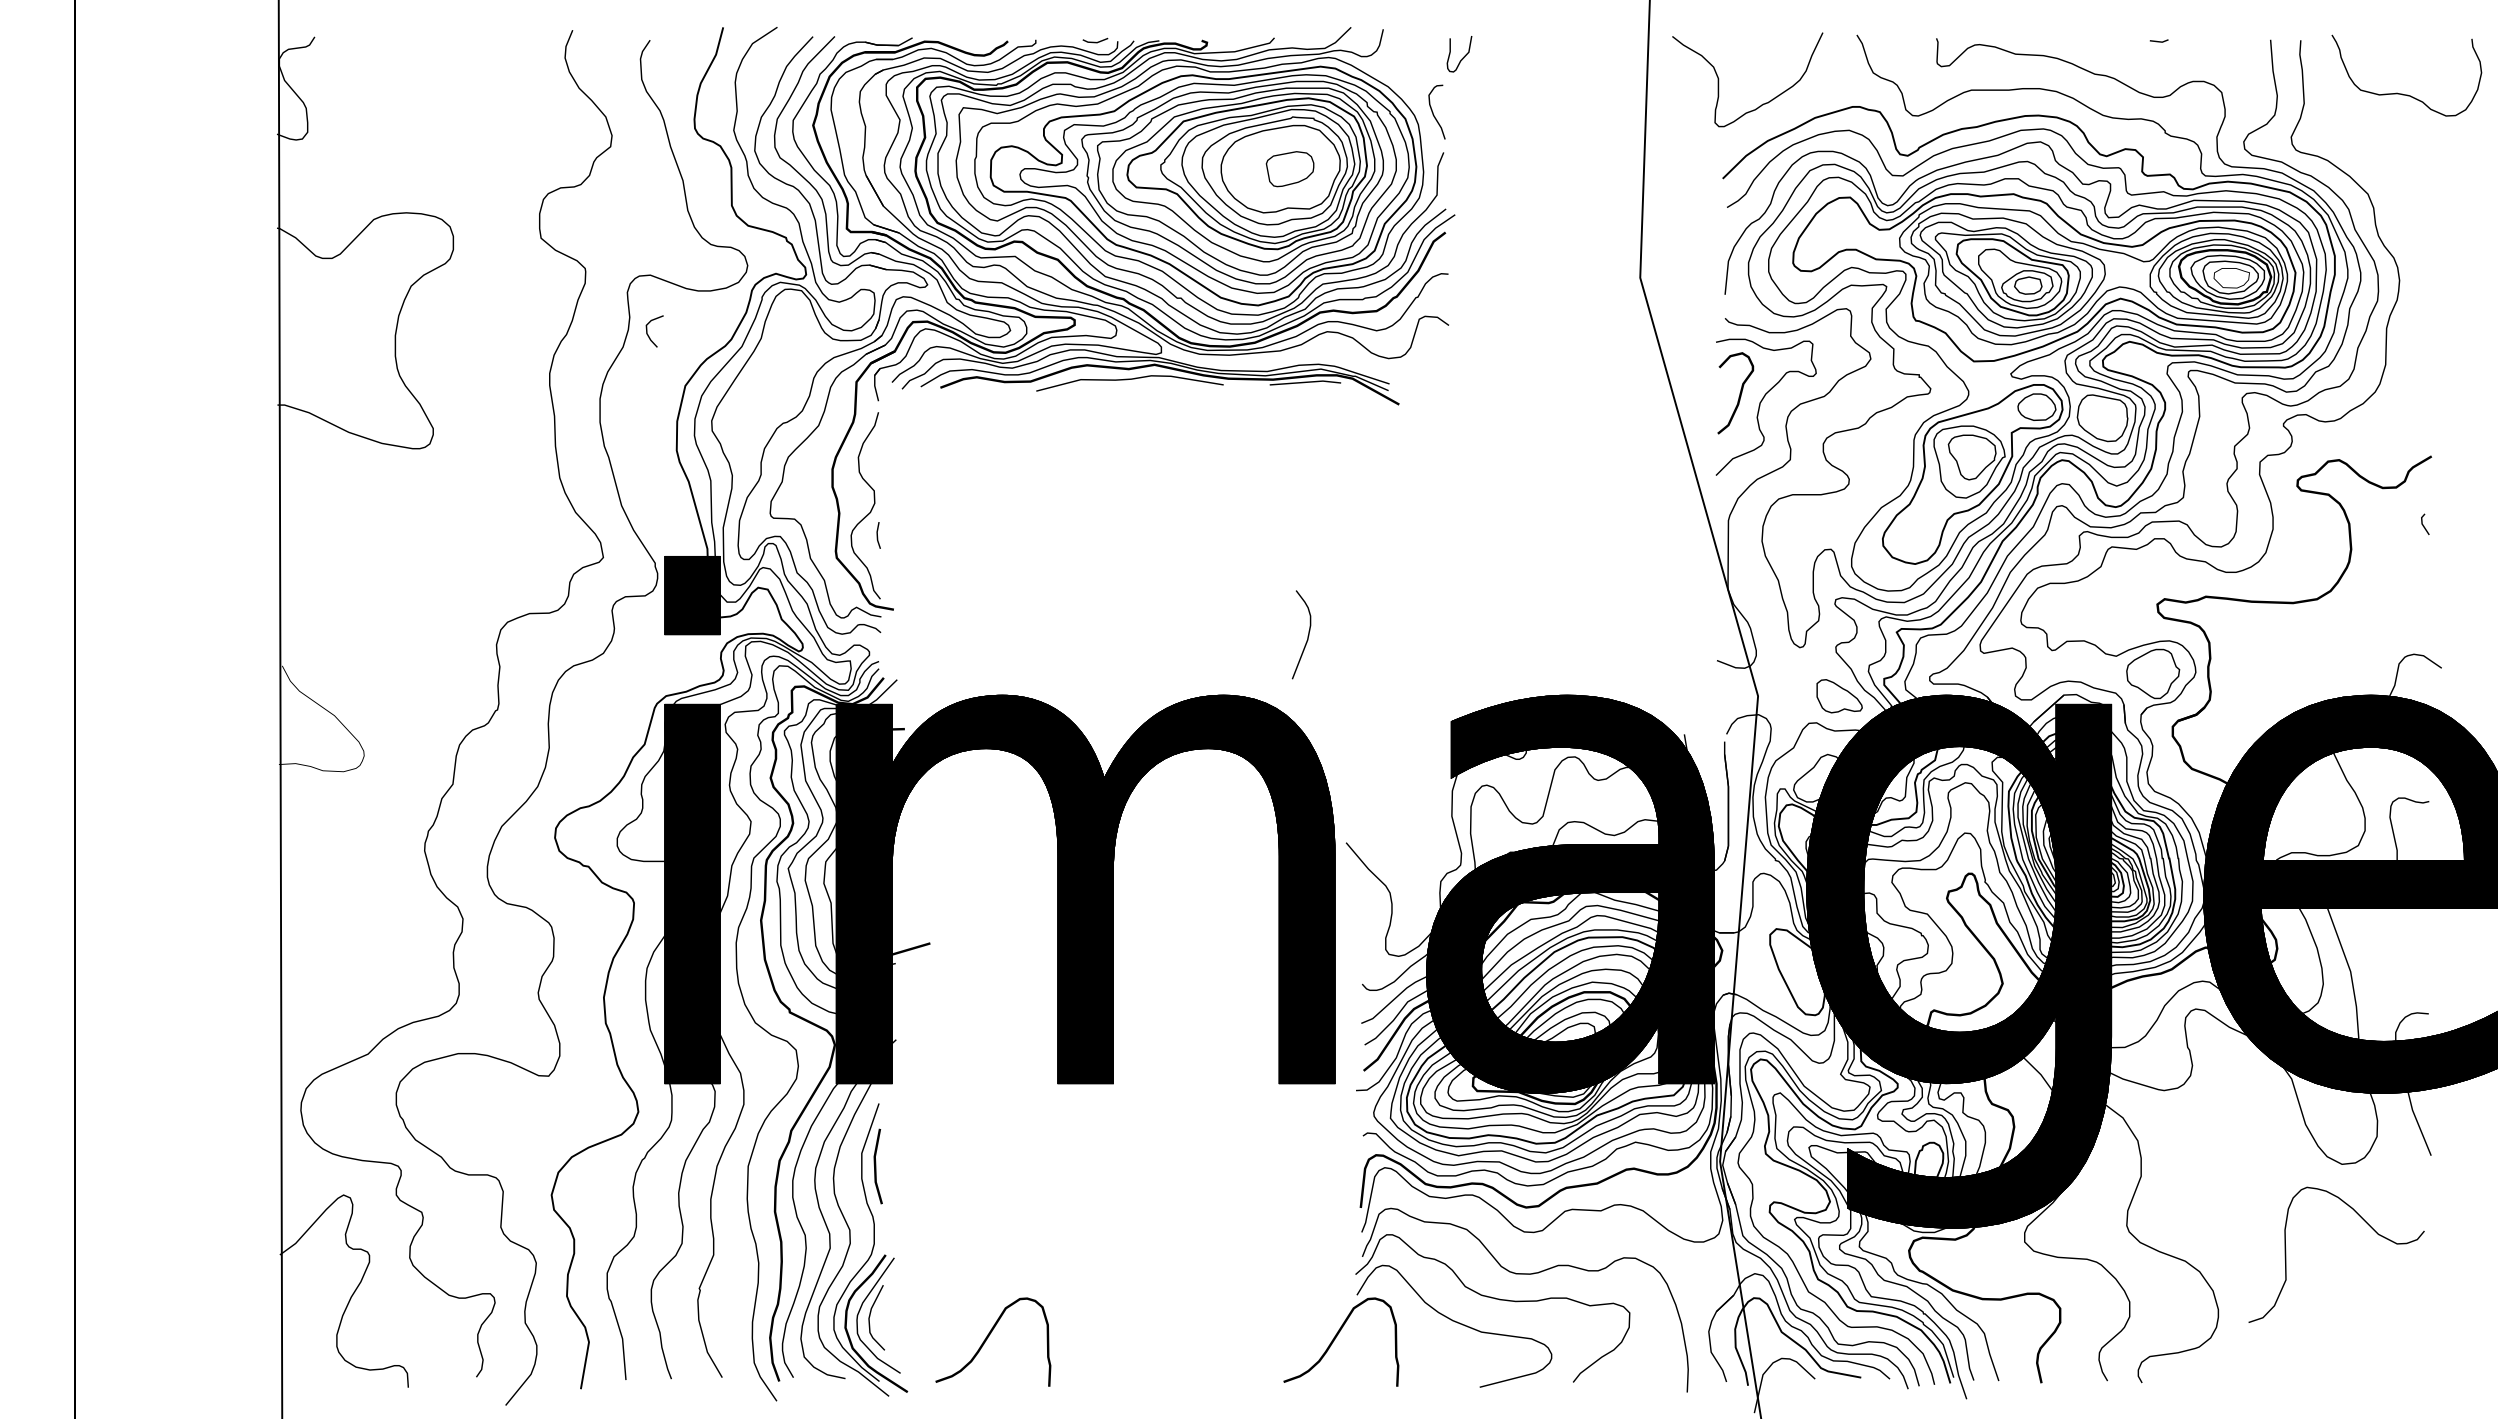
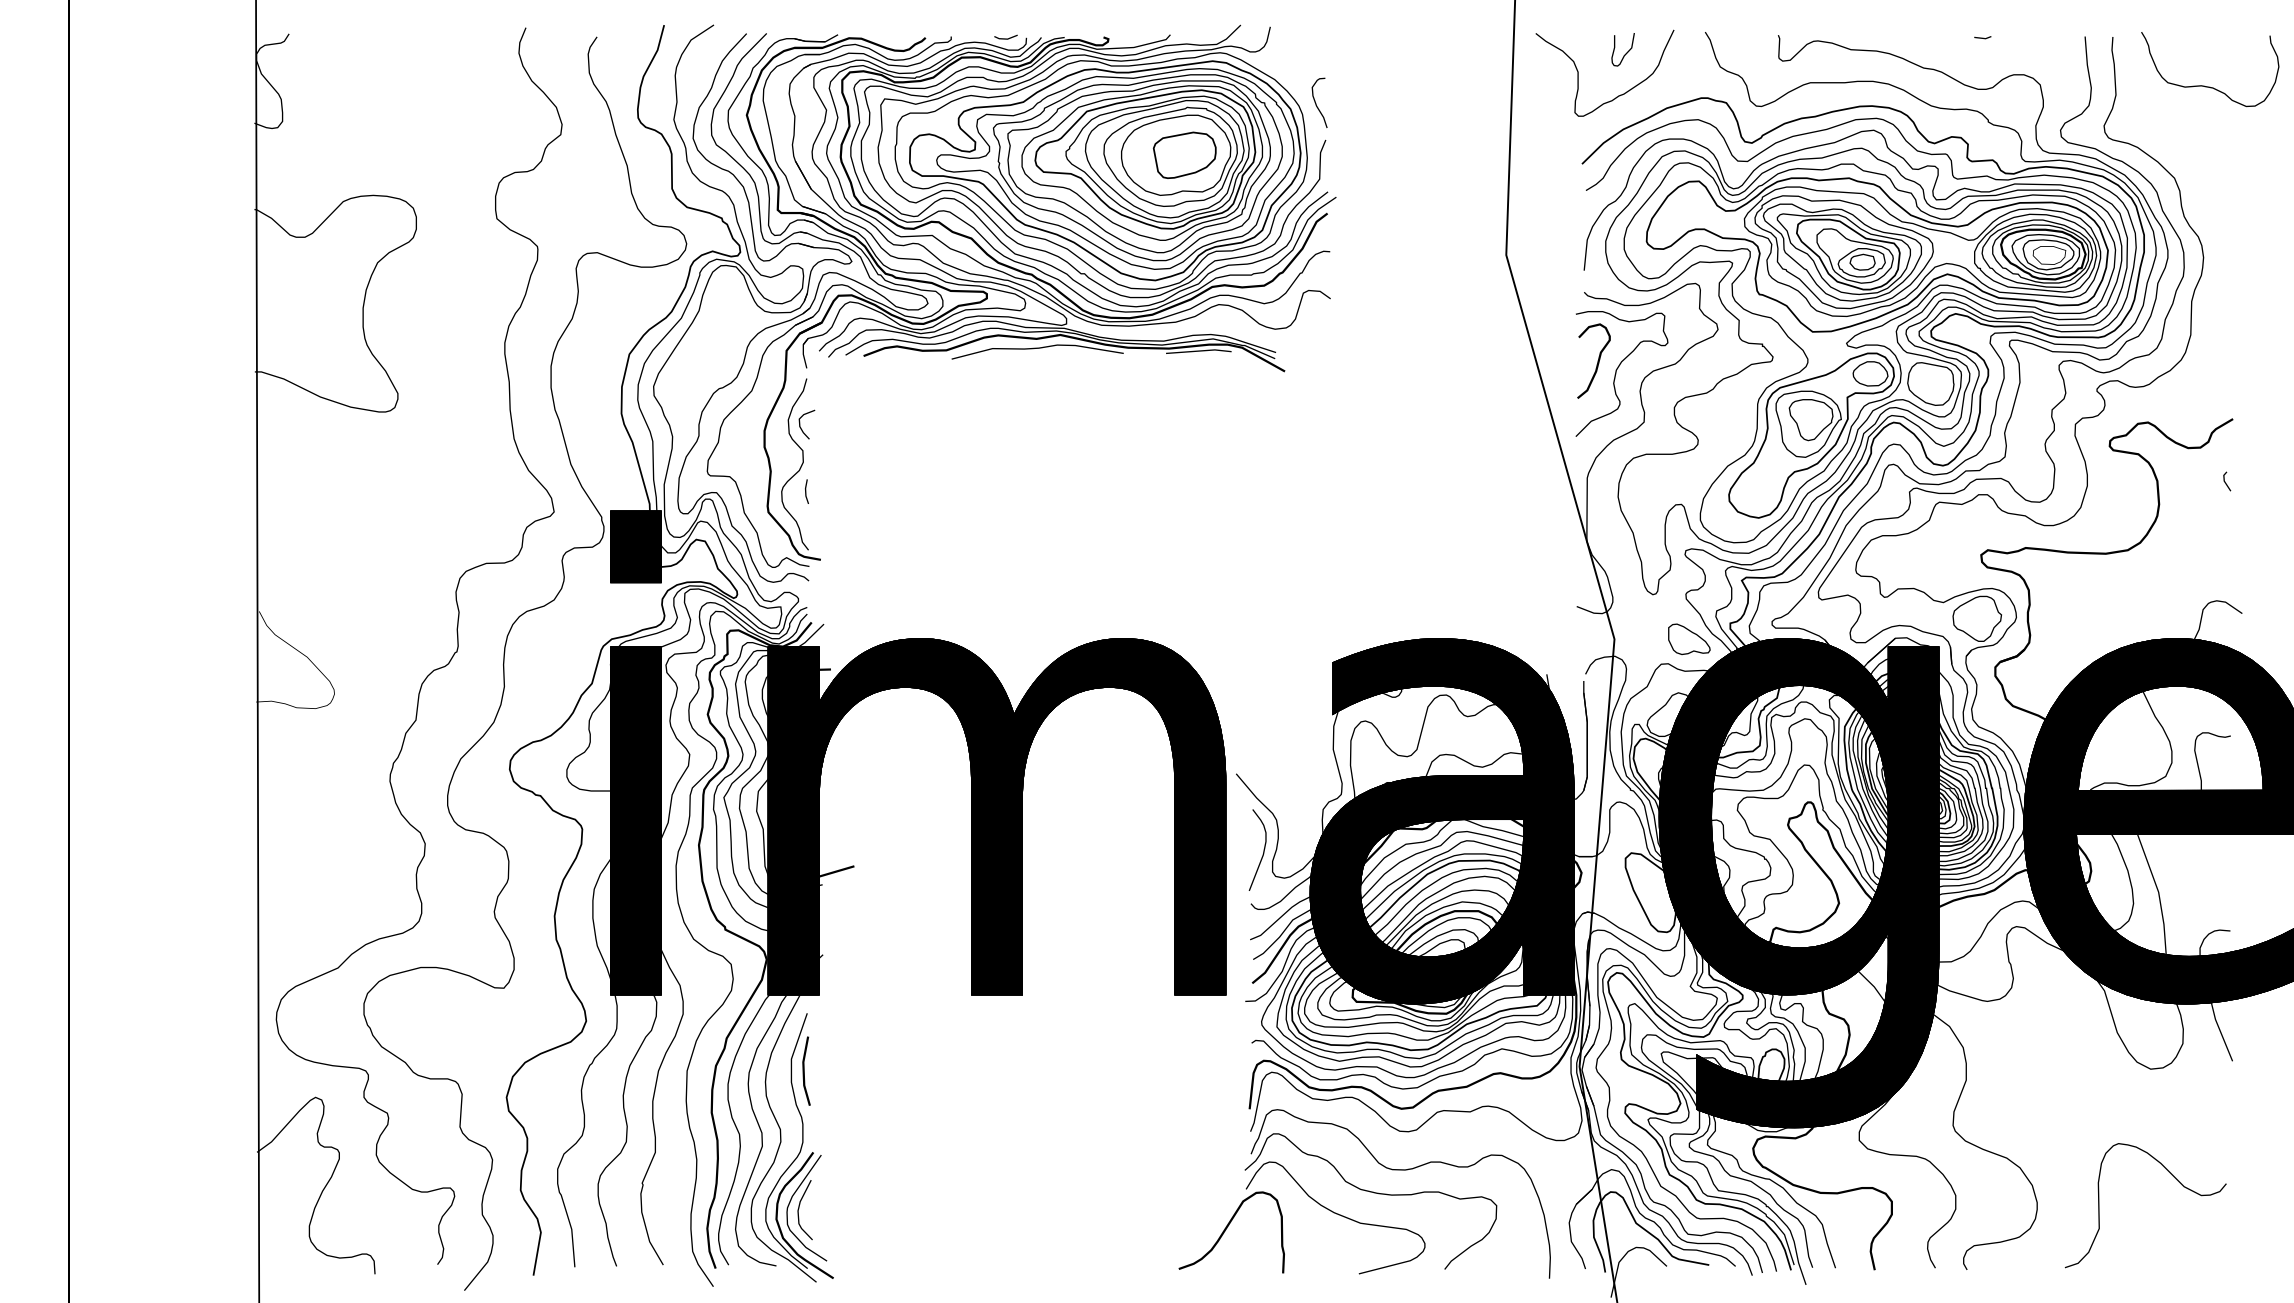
curve: (1462, 57) -> (1625, 52), moved
part: (1289, 168) -> (1184, 154), size x1.43
curve: (648, 334) -> (801, 427), moved
curve: (1307, 635) -> (1263, 850), moved
curve: (2366, 1223) -> (2173, 1176), moved
curve: (987, 1339) -> (906, 1230), removed

